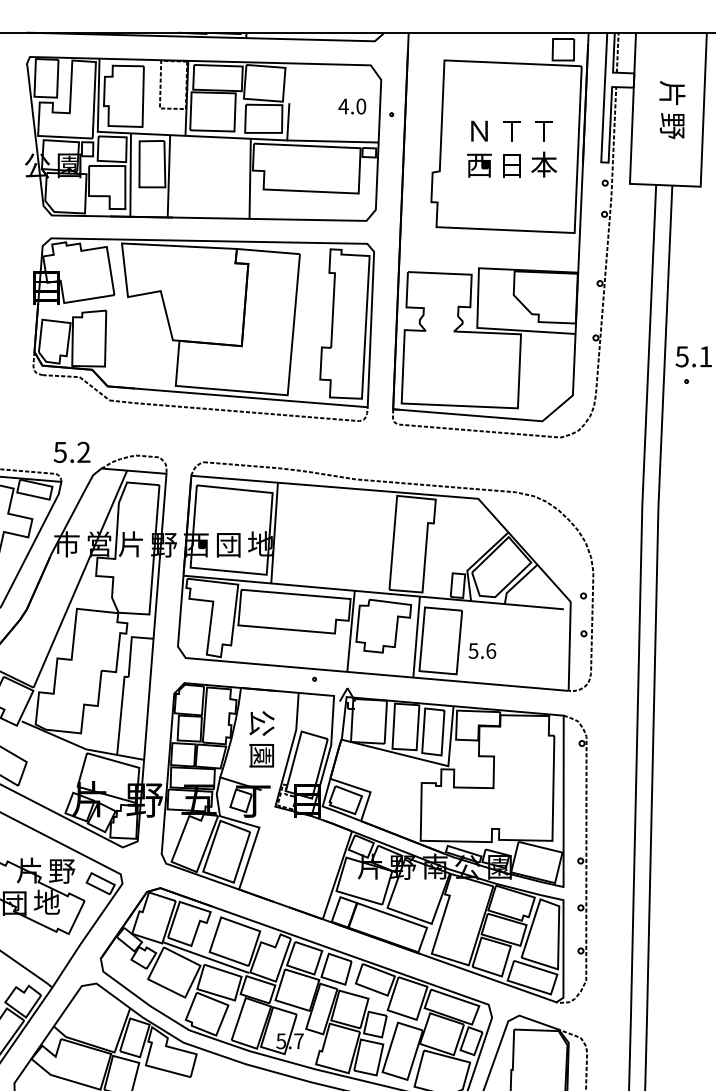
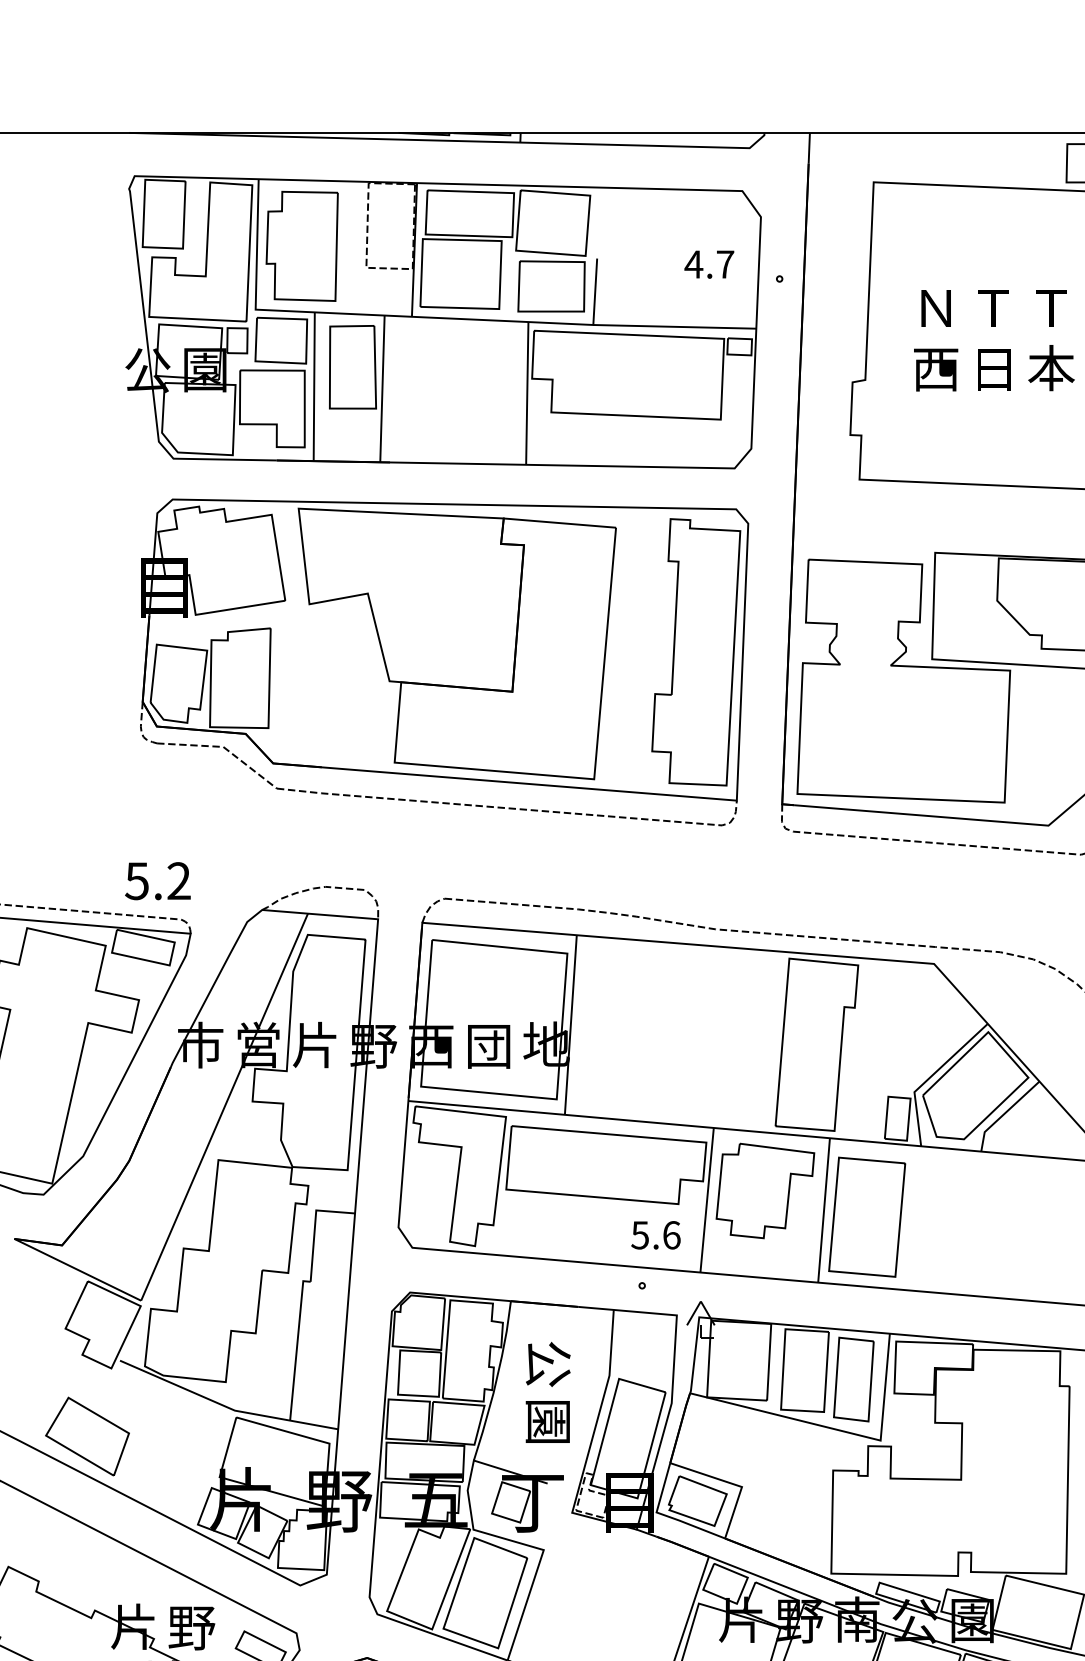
text: (361, 106) -> (725, 264), 4.0 -> 4.7
text: (71, 451) -> (157, 879), moved
text: (482, 650) -> (656, 1234), moved

